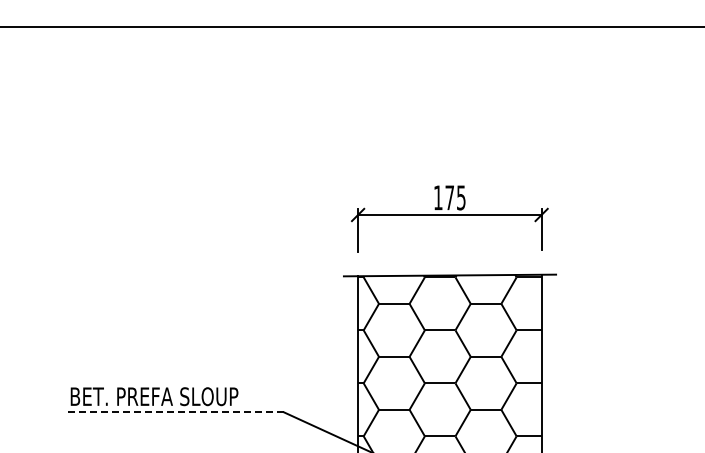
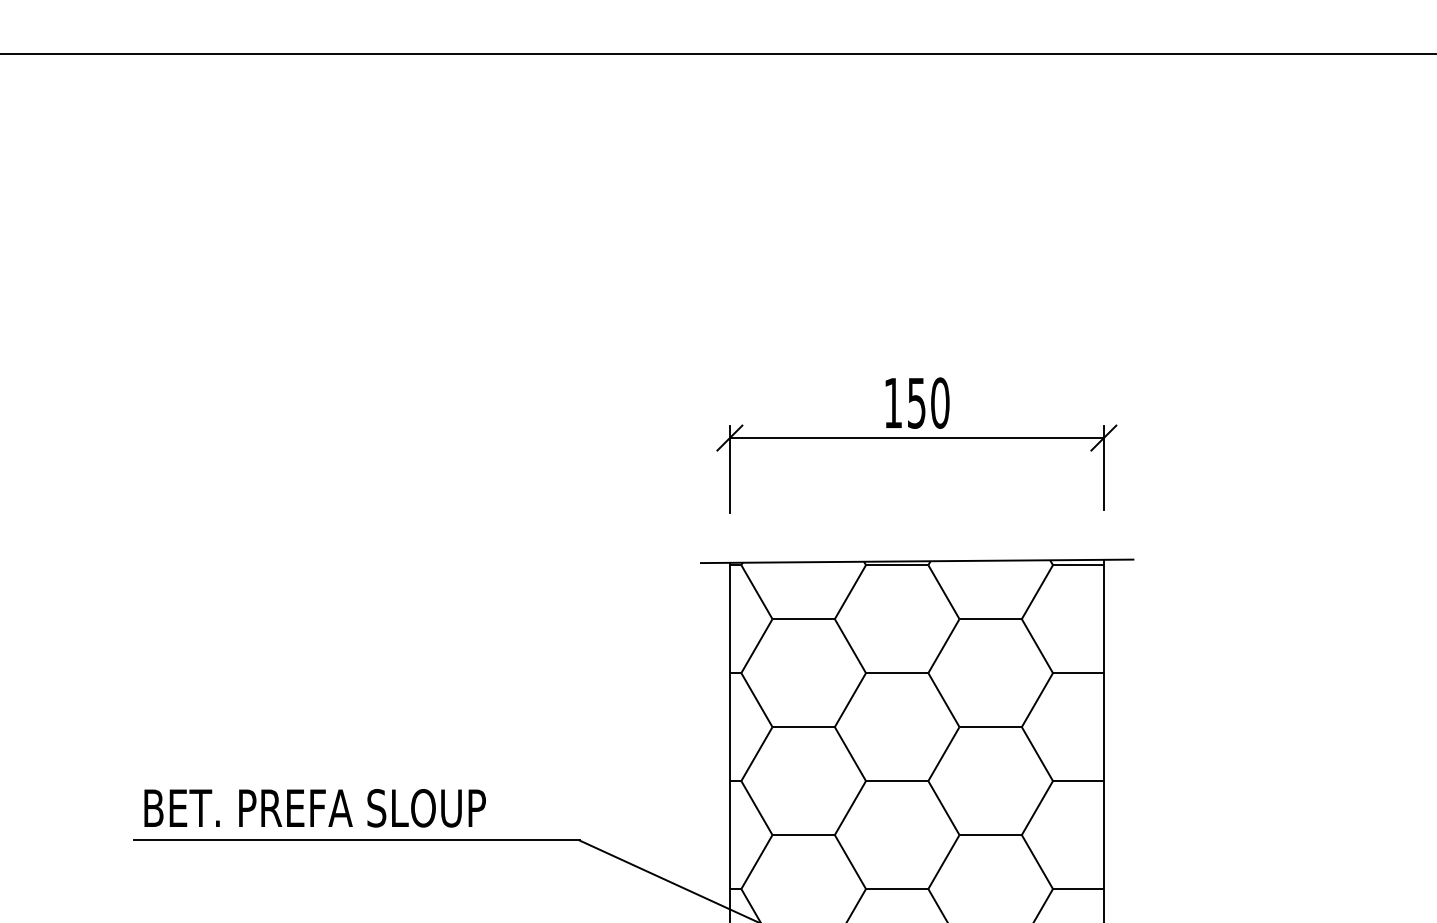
text: (455, 197) -> (928, 402), 175 -> 150
line: (174, 412) -> (355, 840), dashed -> solid

